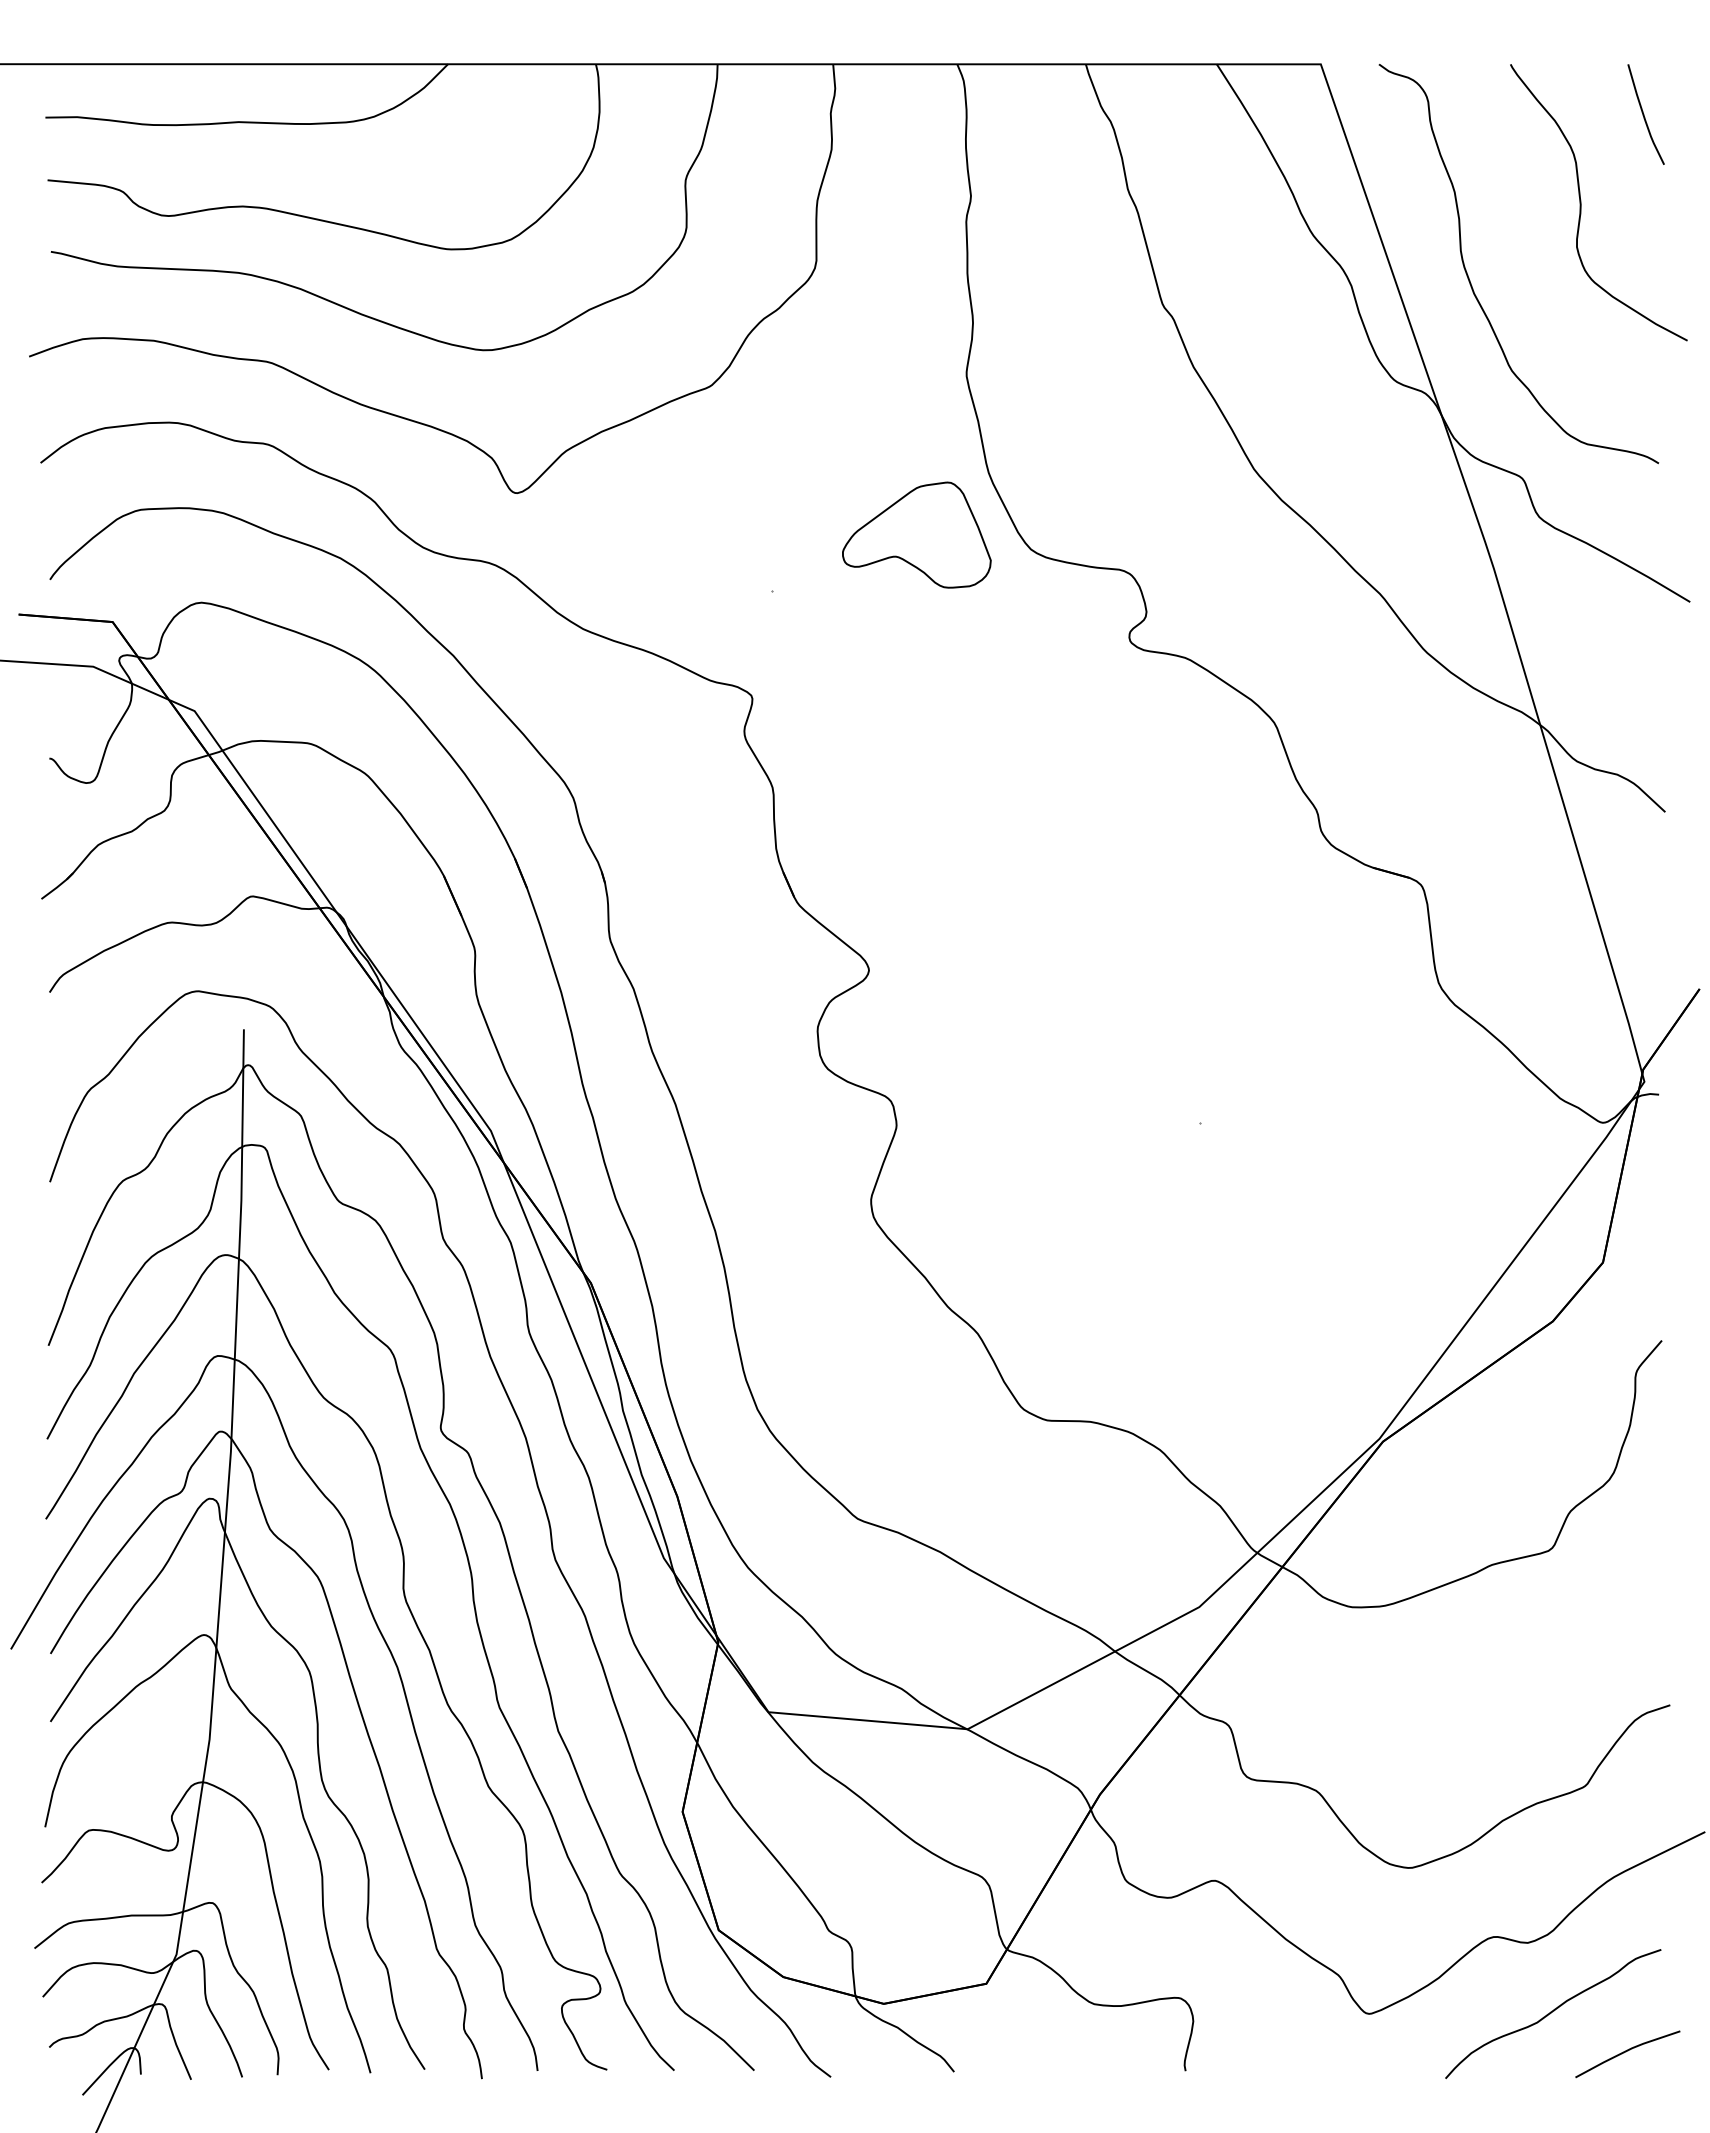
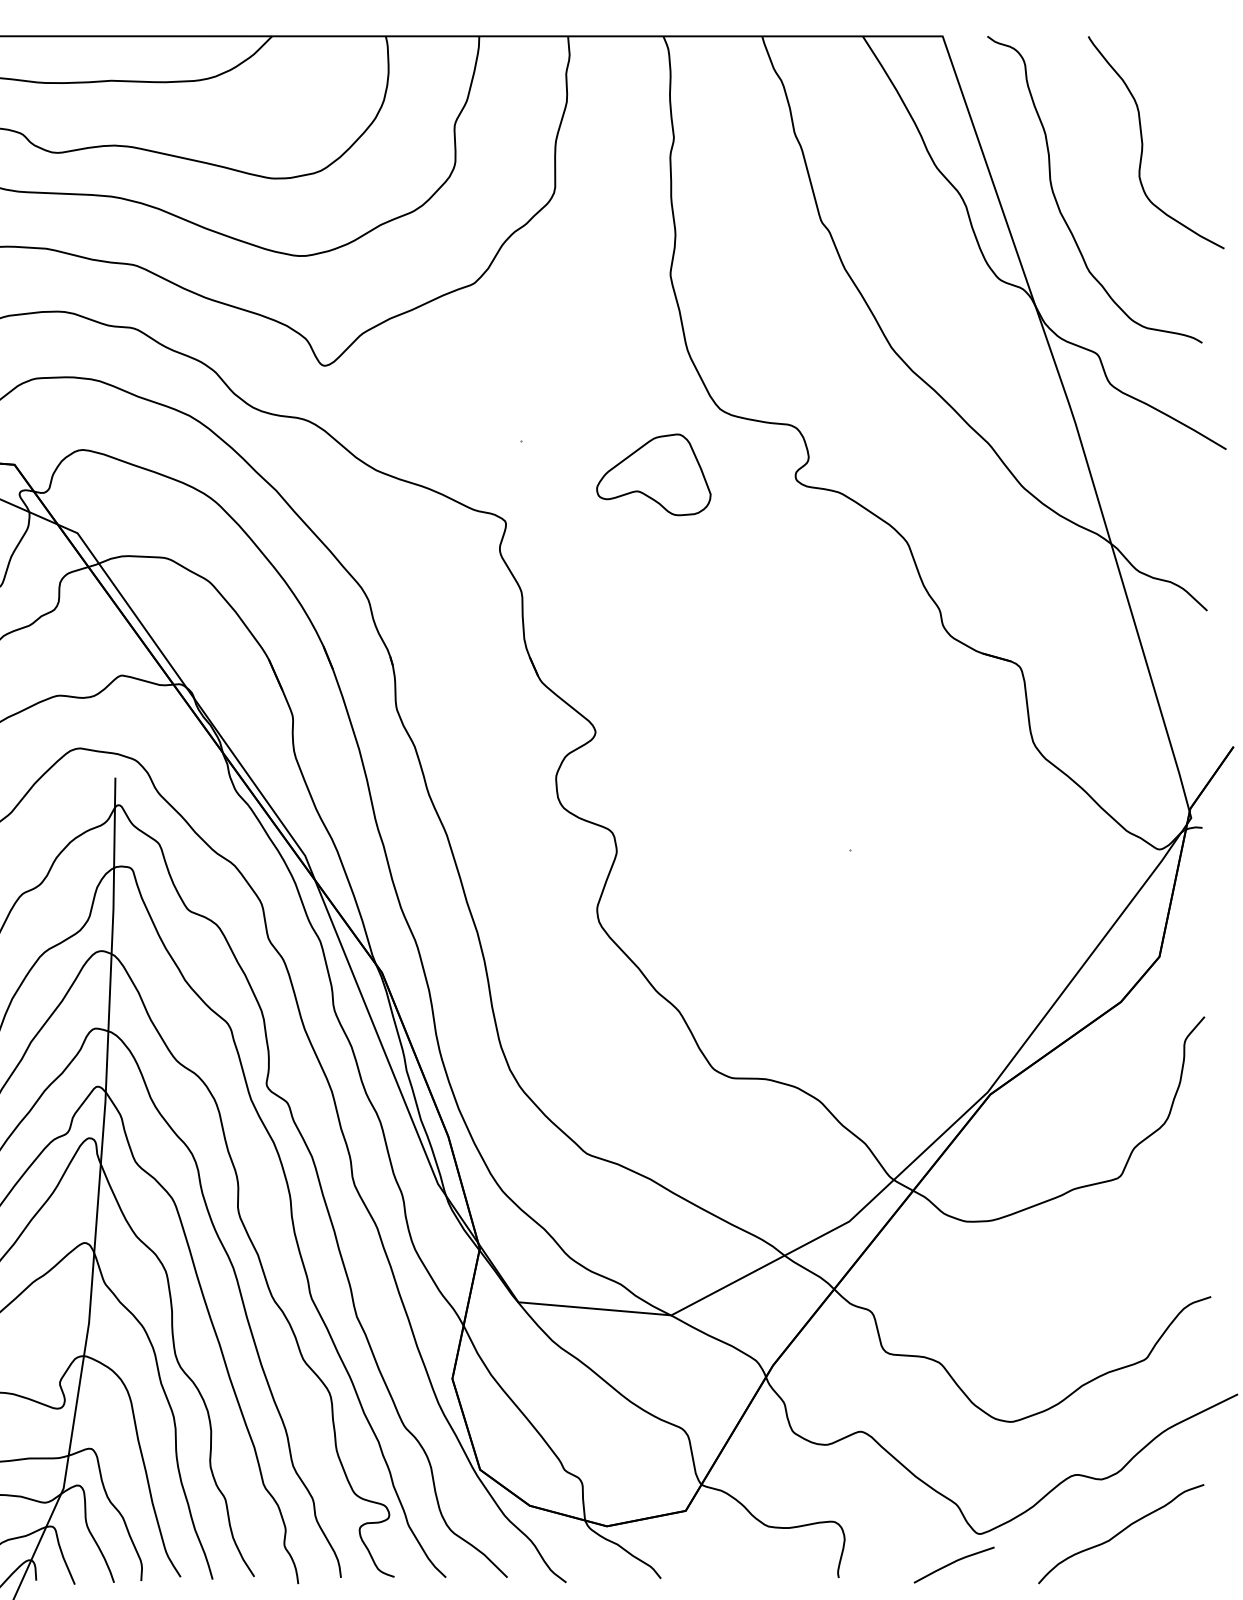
curve: (1644, 114) -> (1191, 74), removed
part: (916, 534) -> (653, 474), moved
line: (1626, 2052) -> (953, 1563), moved

